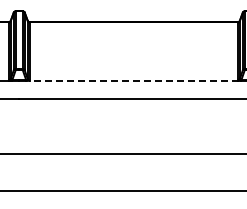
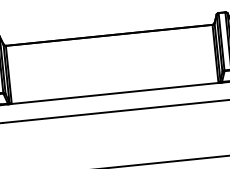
line: (133, 80) -> (114, 93), dashed -> solid

